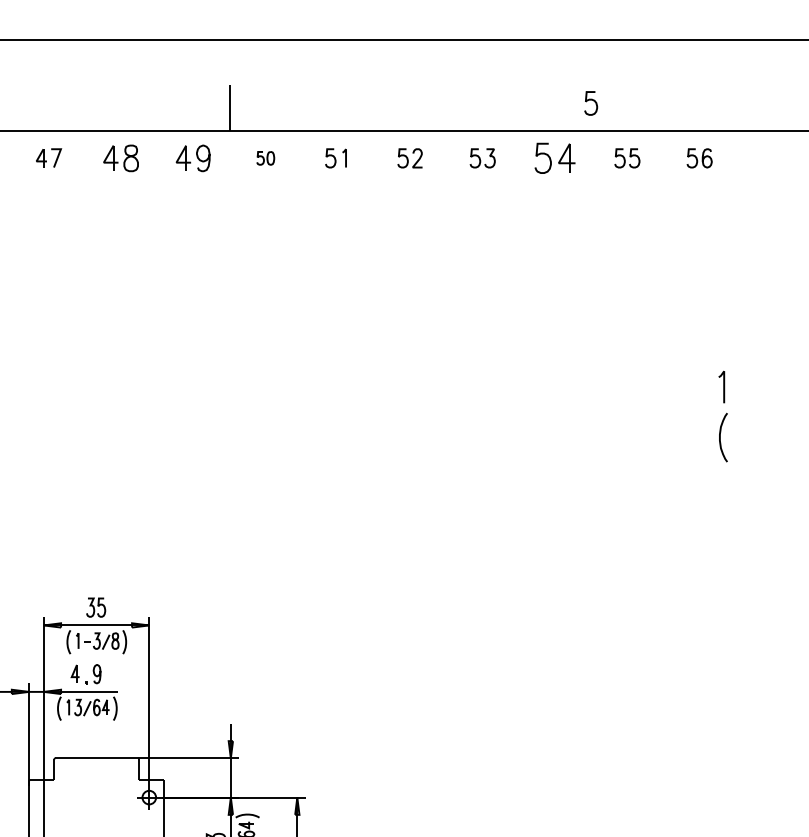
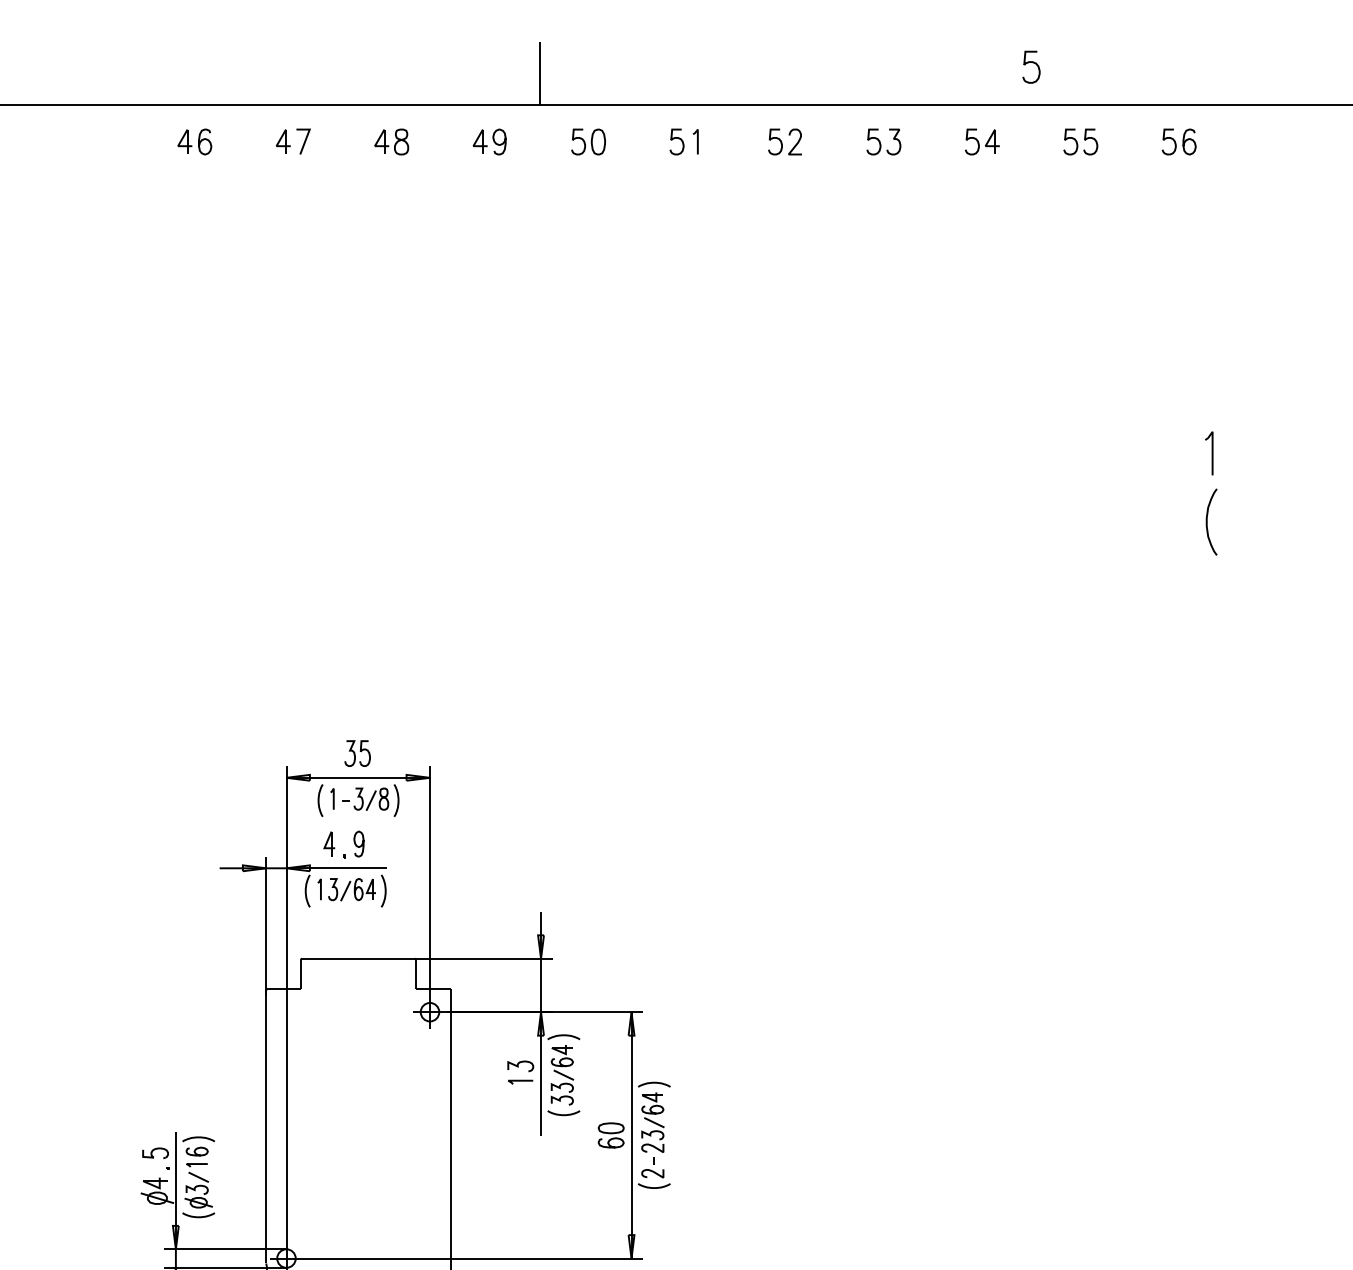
part: (121, 157) -> (391, 141), size x0.71
part: (192, 157) -> (489, 141), size x0.71
part: (265, 157) -> (588, 141), size x1.43
part: (555, 157) -> (982, 141), size x0.62

